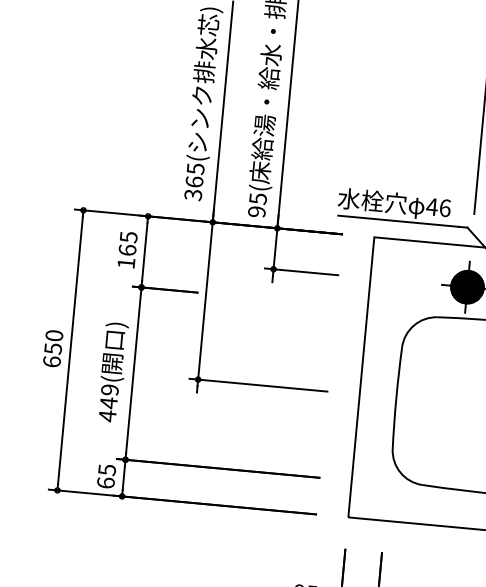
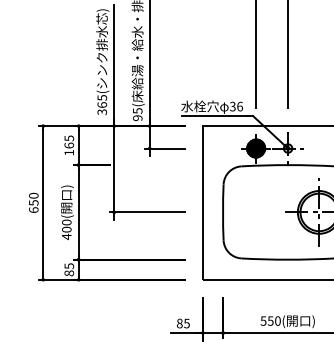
text: (431, 206) -> (232, 106), 46 -> 36
text: (108, 395) -> (66, 225), 449( -> 400(
text: (104, 483) -> (68, 273), 65 -> 85

